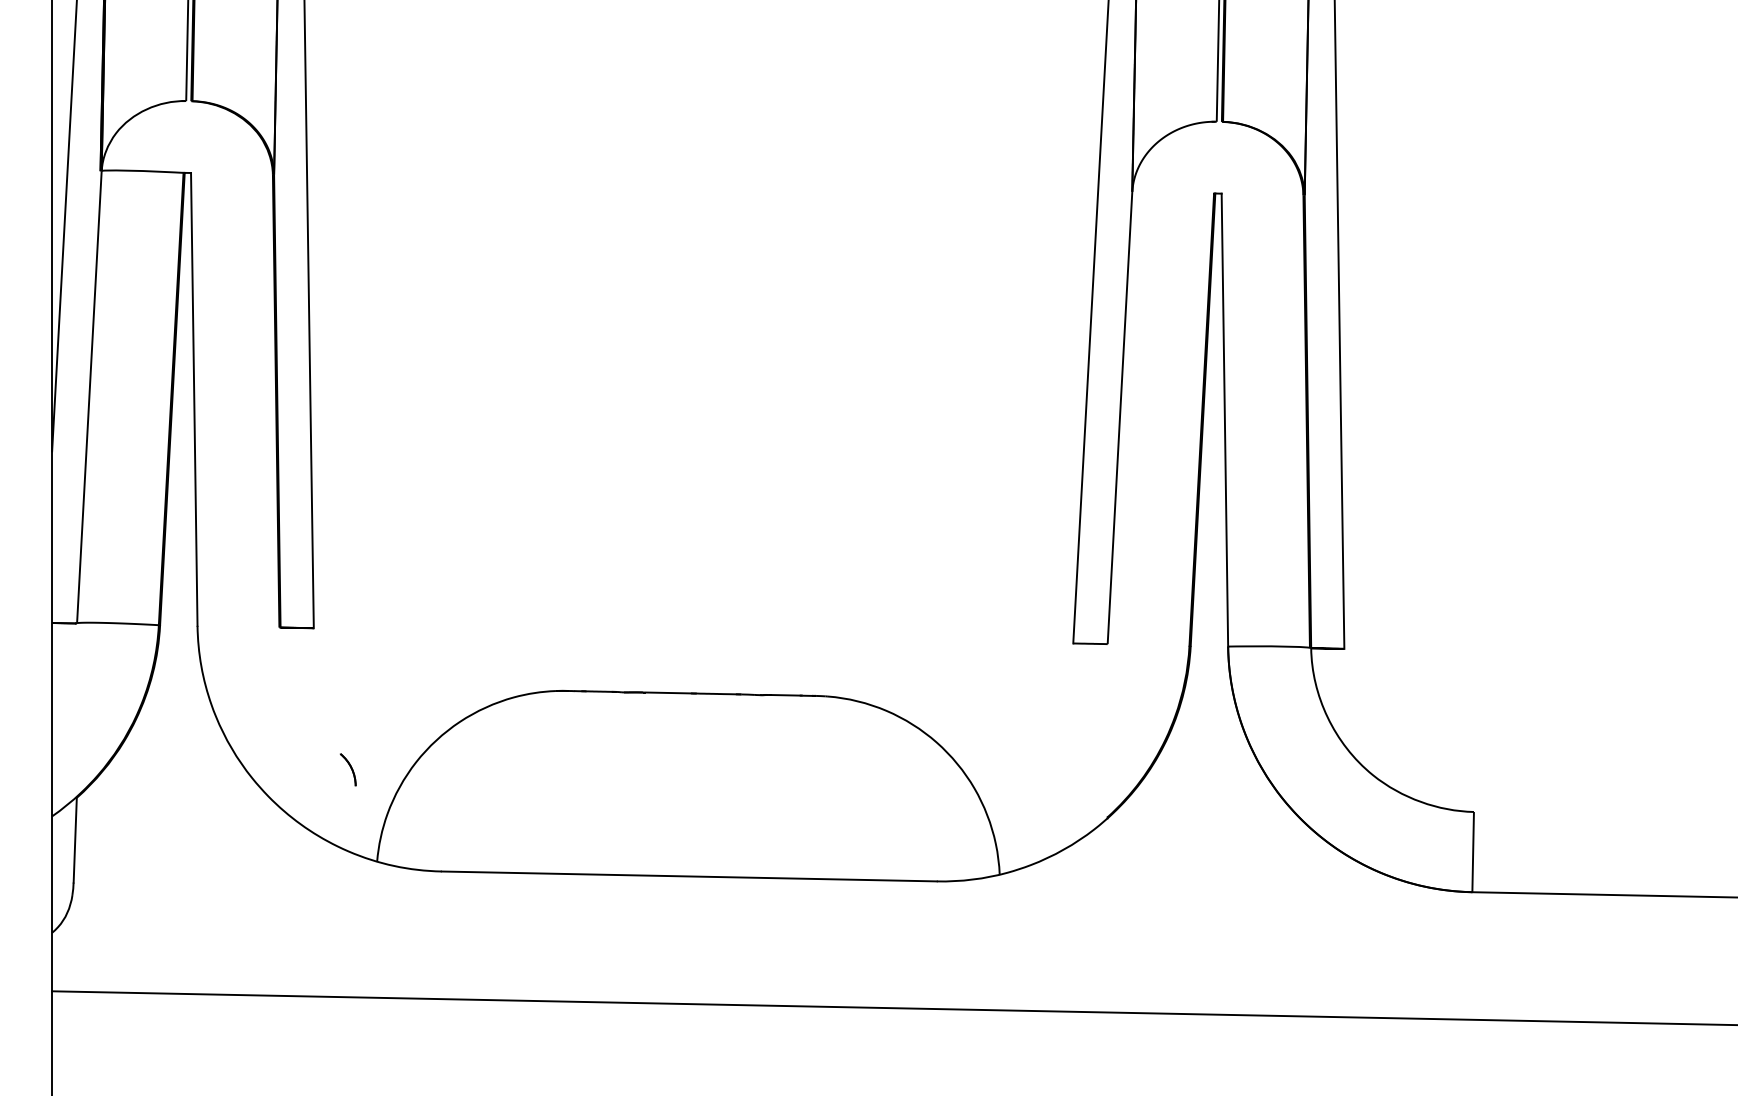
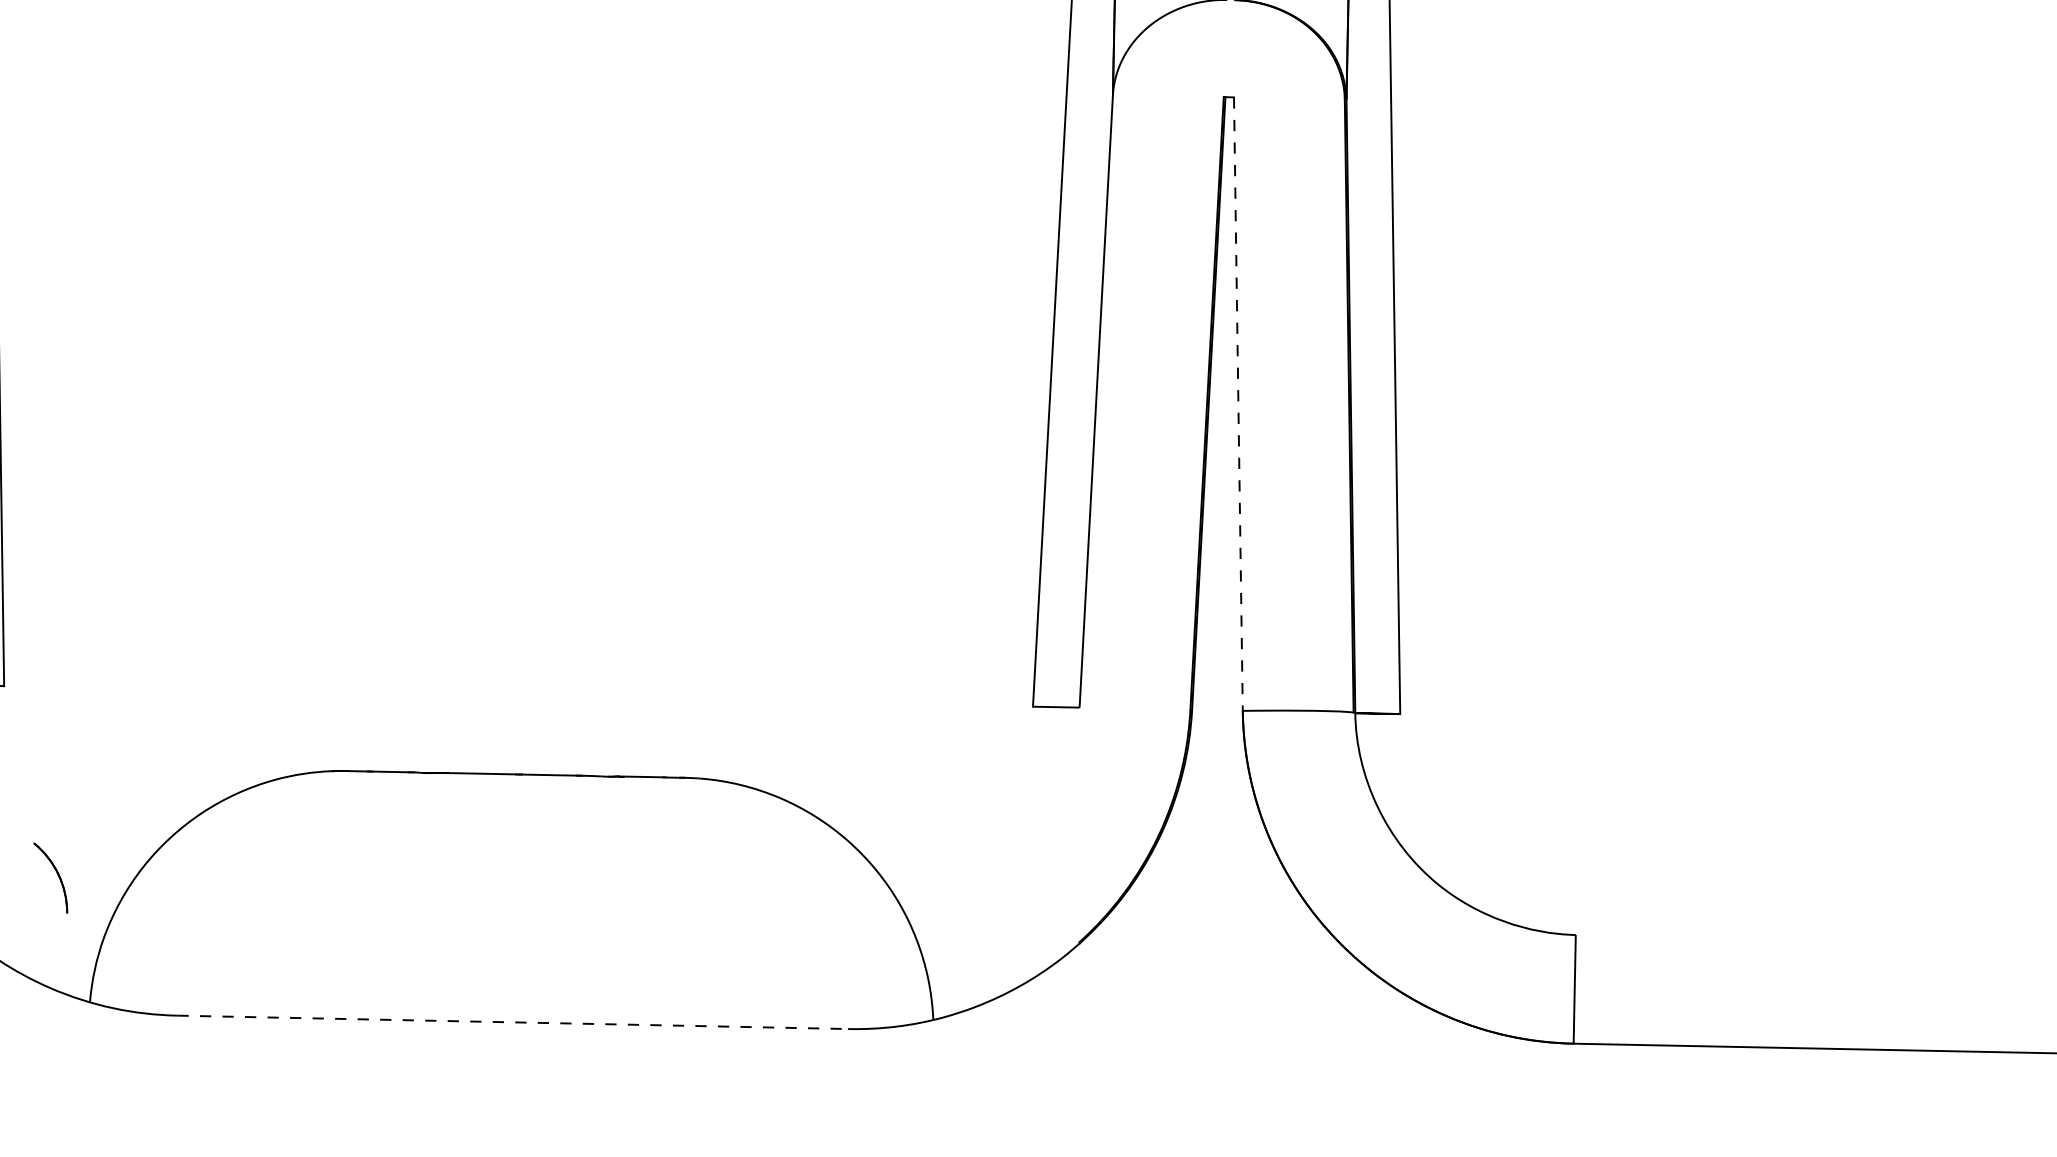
line: (1224, 420) -> (1237, 404), solid -> dashed
part: (347, 769) -> (49, 877), size x1.6
line: (689, 876) -> (513, 1022), solid -> dashed

